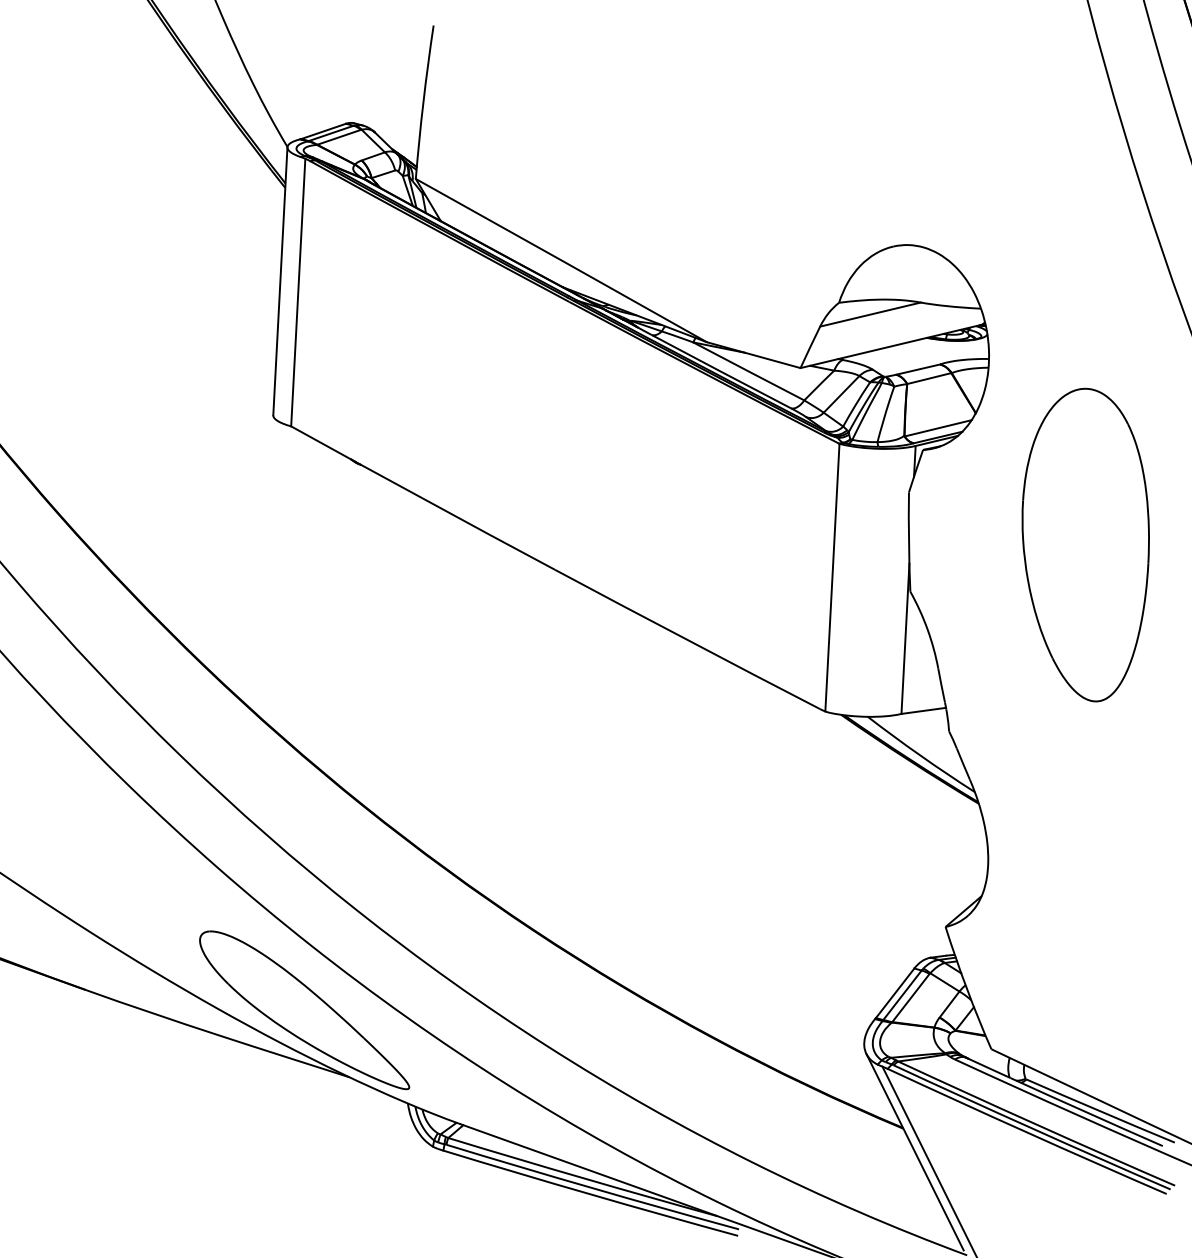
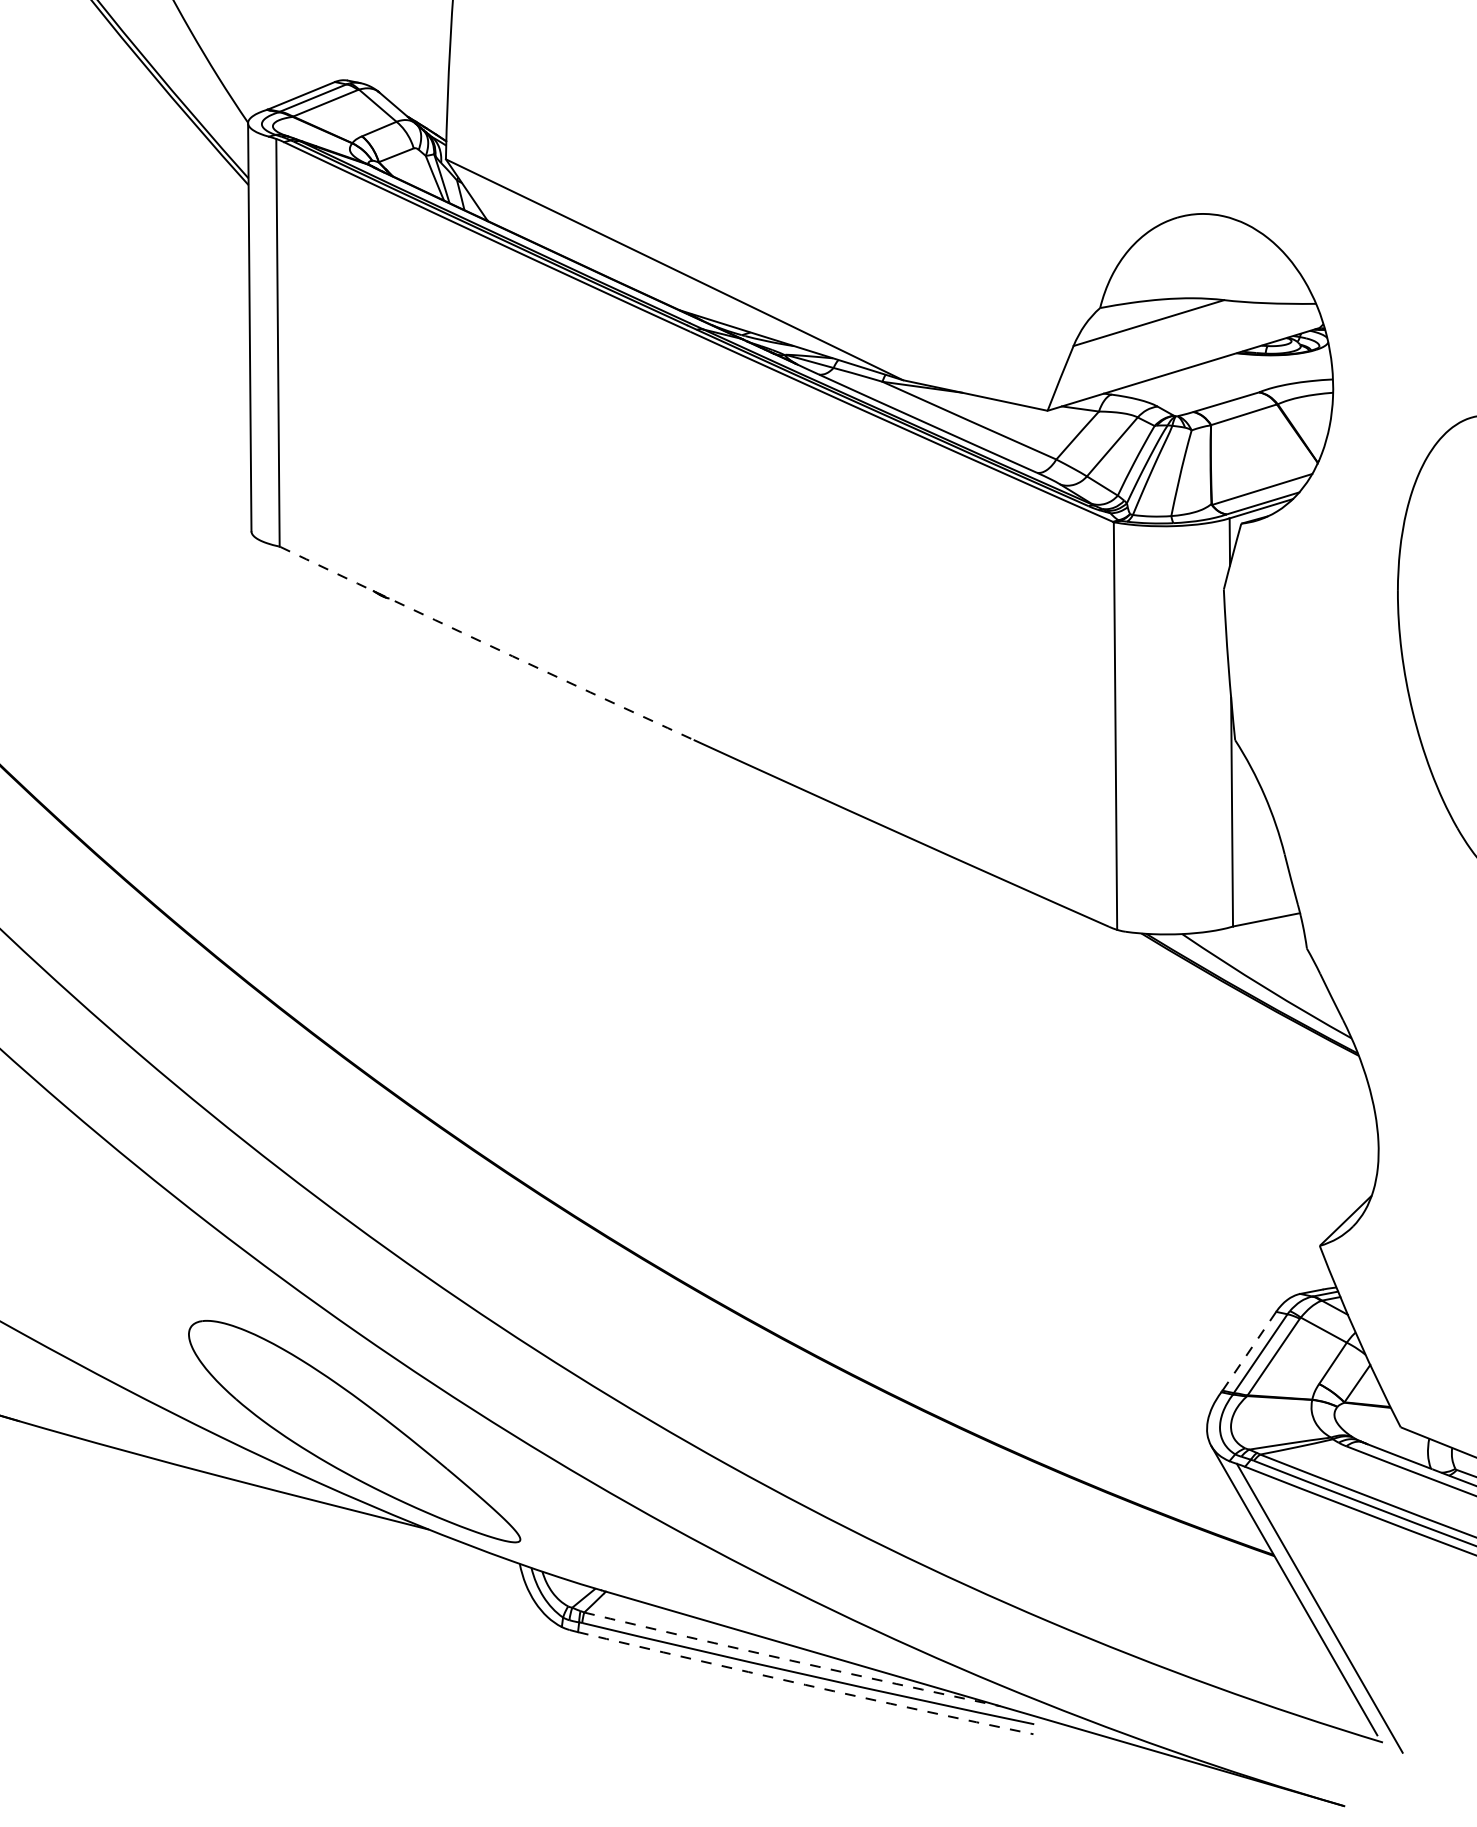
arc: (423, 498) -> (487, 643), solid -> dashed
line: (895, 992) -> (1249, 1350), solid -> dashed
arc: (582, 1178) -> (791, 1661), solid -> dashed
arc: (590, 1194) -> (805, 1685), solid -> dashed

